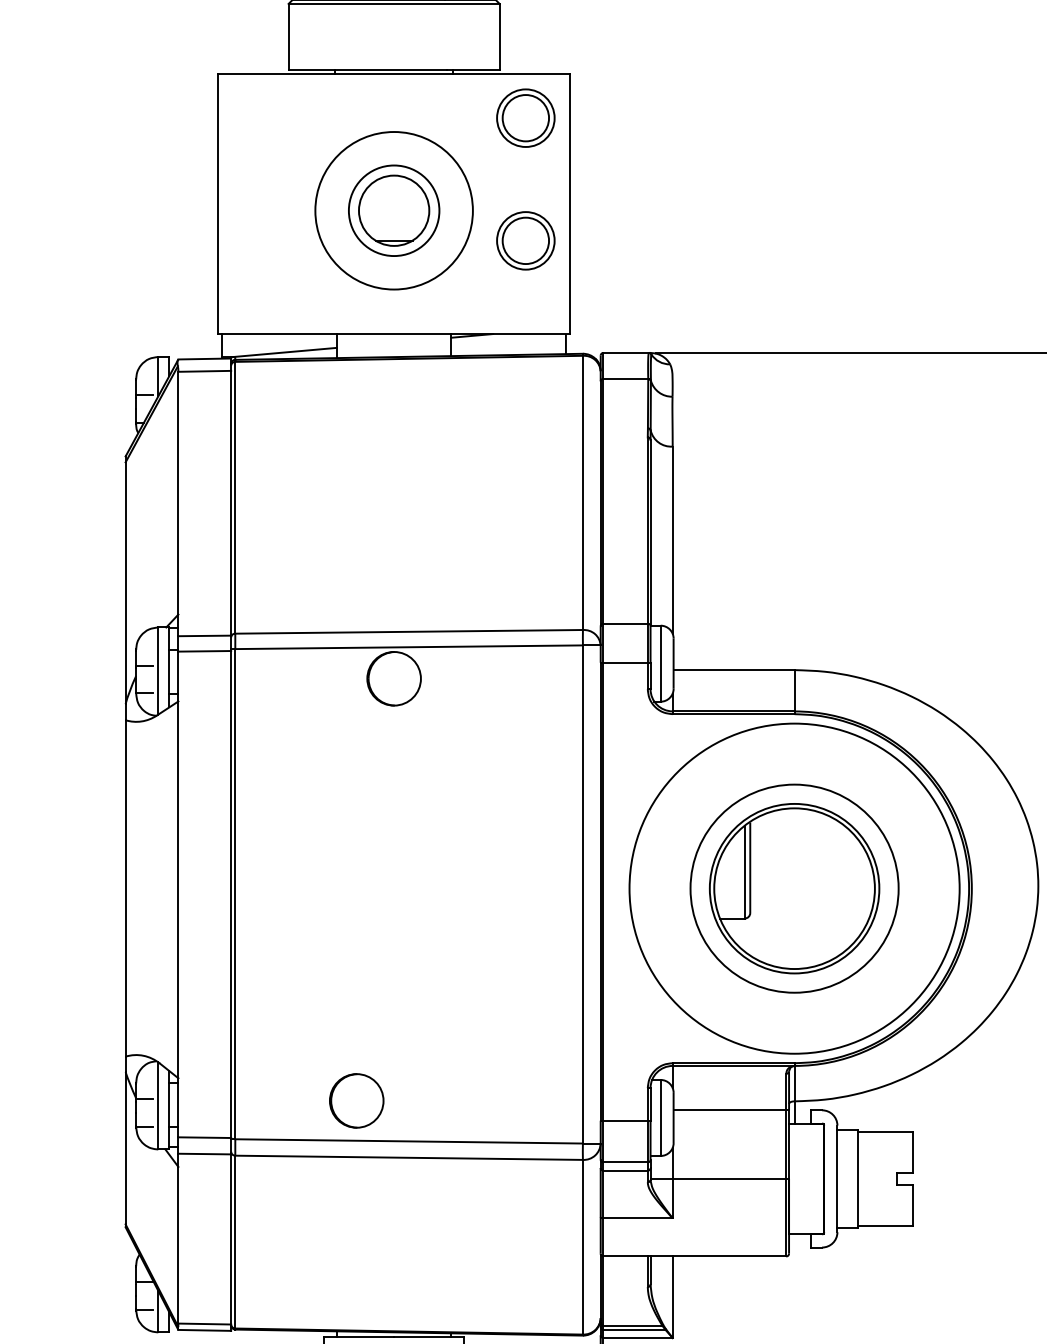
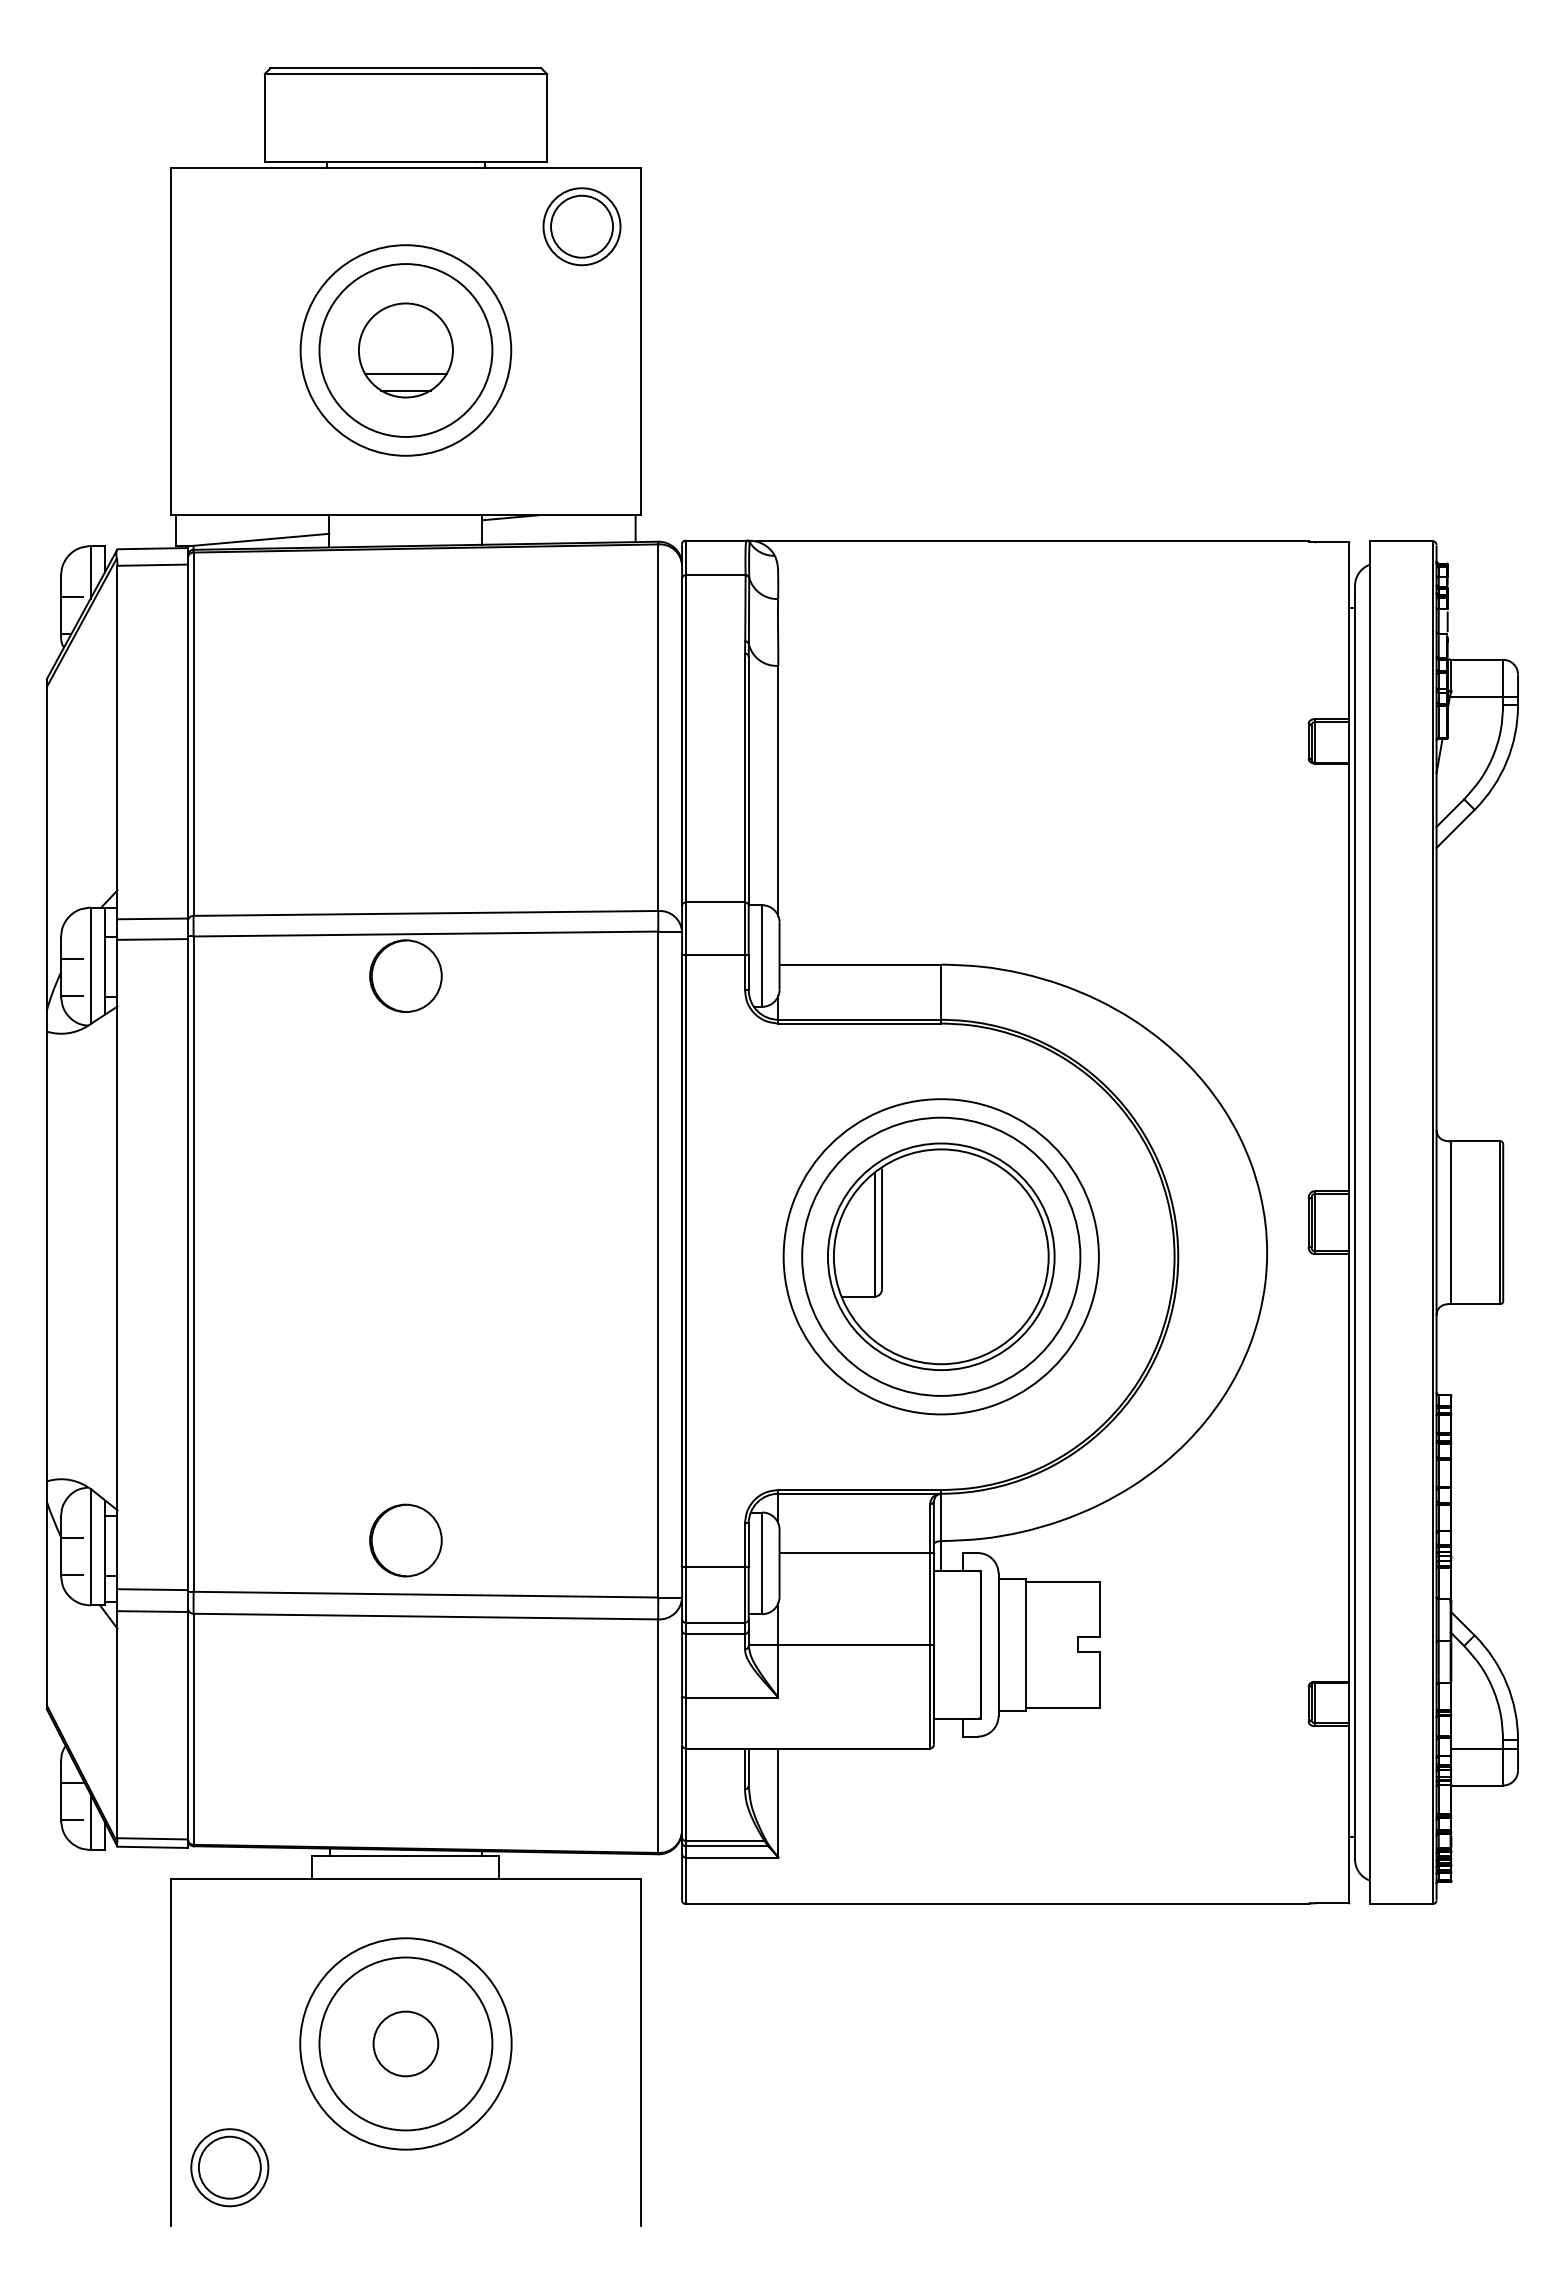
circle: (393, 210) -> (405, 350), size x1.43
line: (393, 227) -> (405, 373), added
part: (525, 240) -> (581, 390), removed
circle: (794, 888) -> (940, 1256), size x0.71
part: (356, 1100) -> (405, 1540), moved

